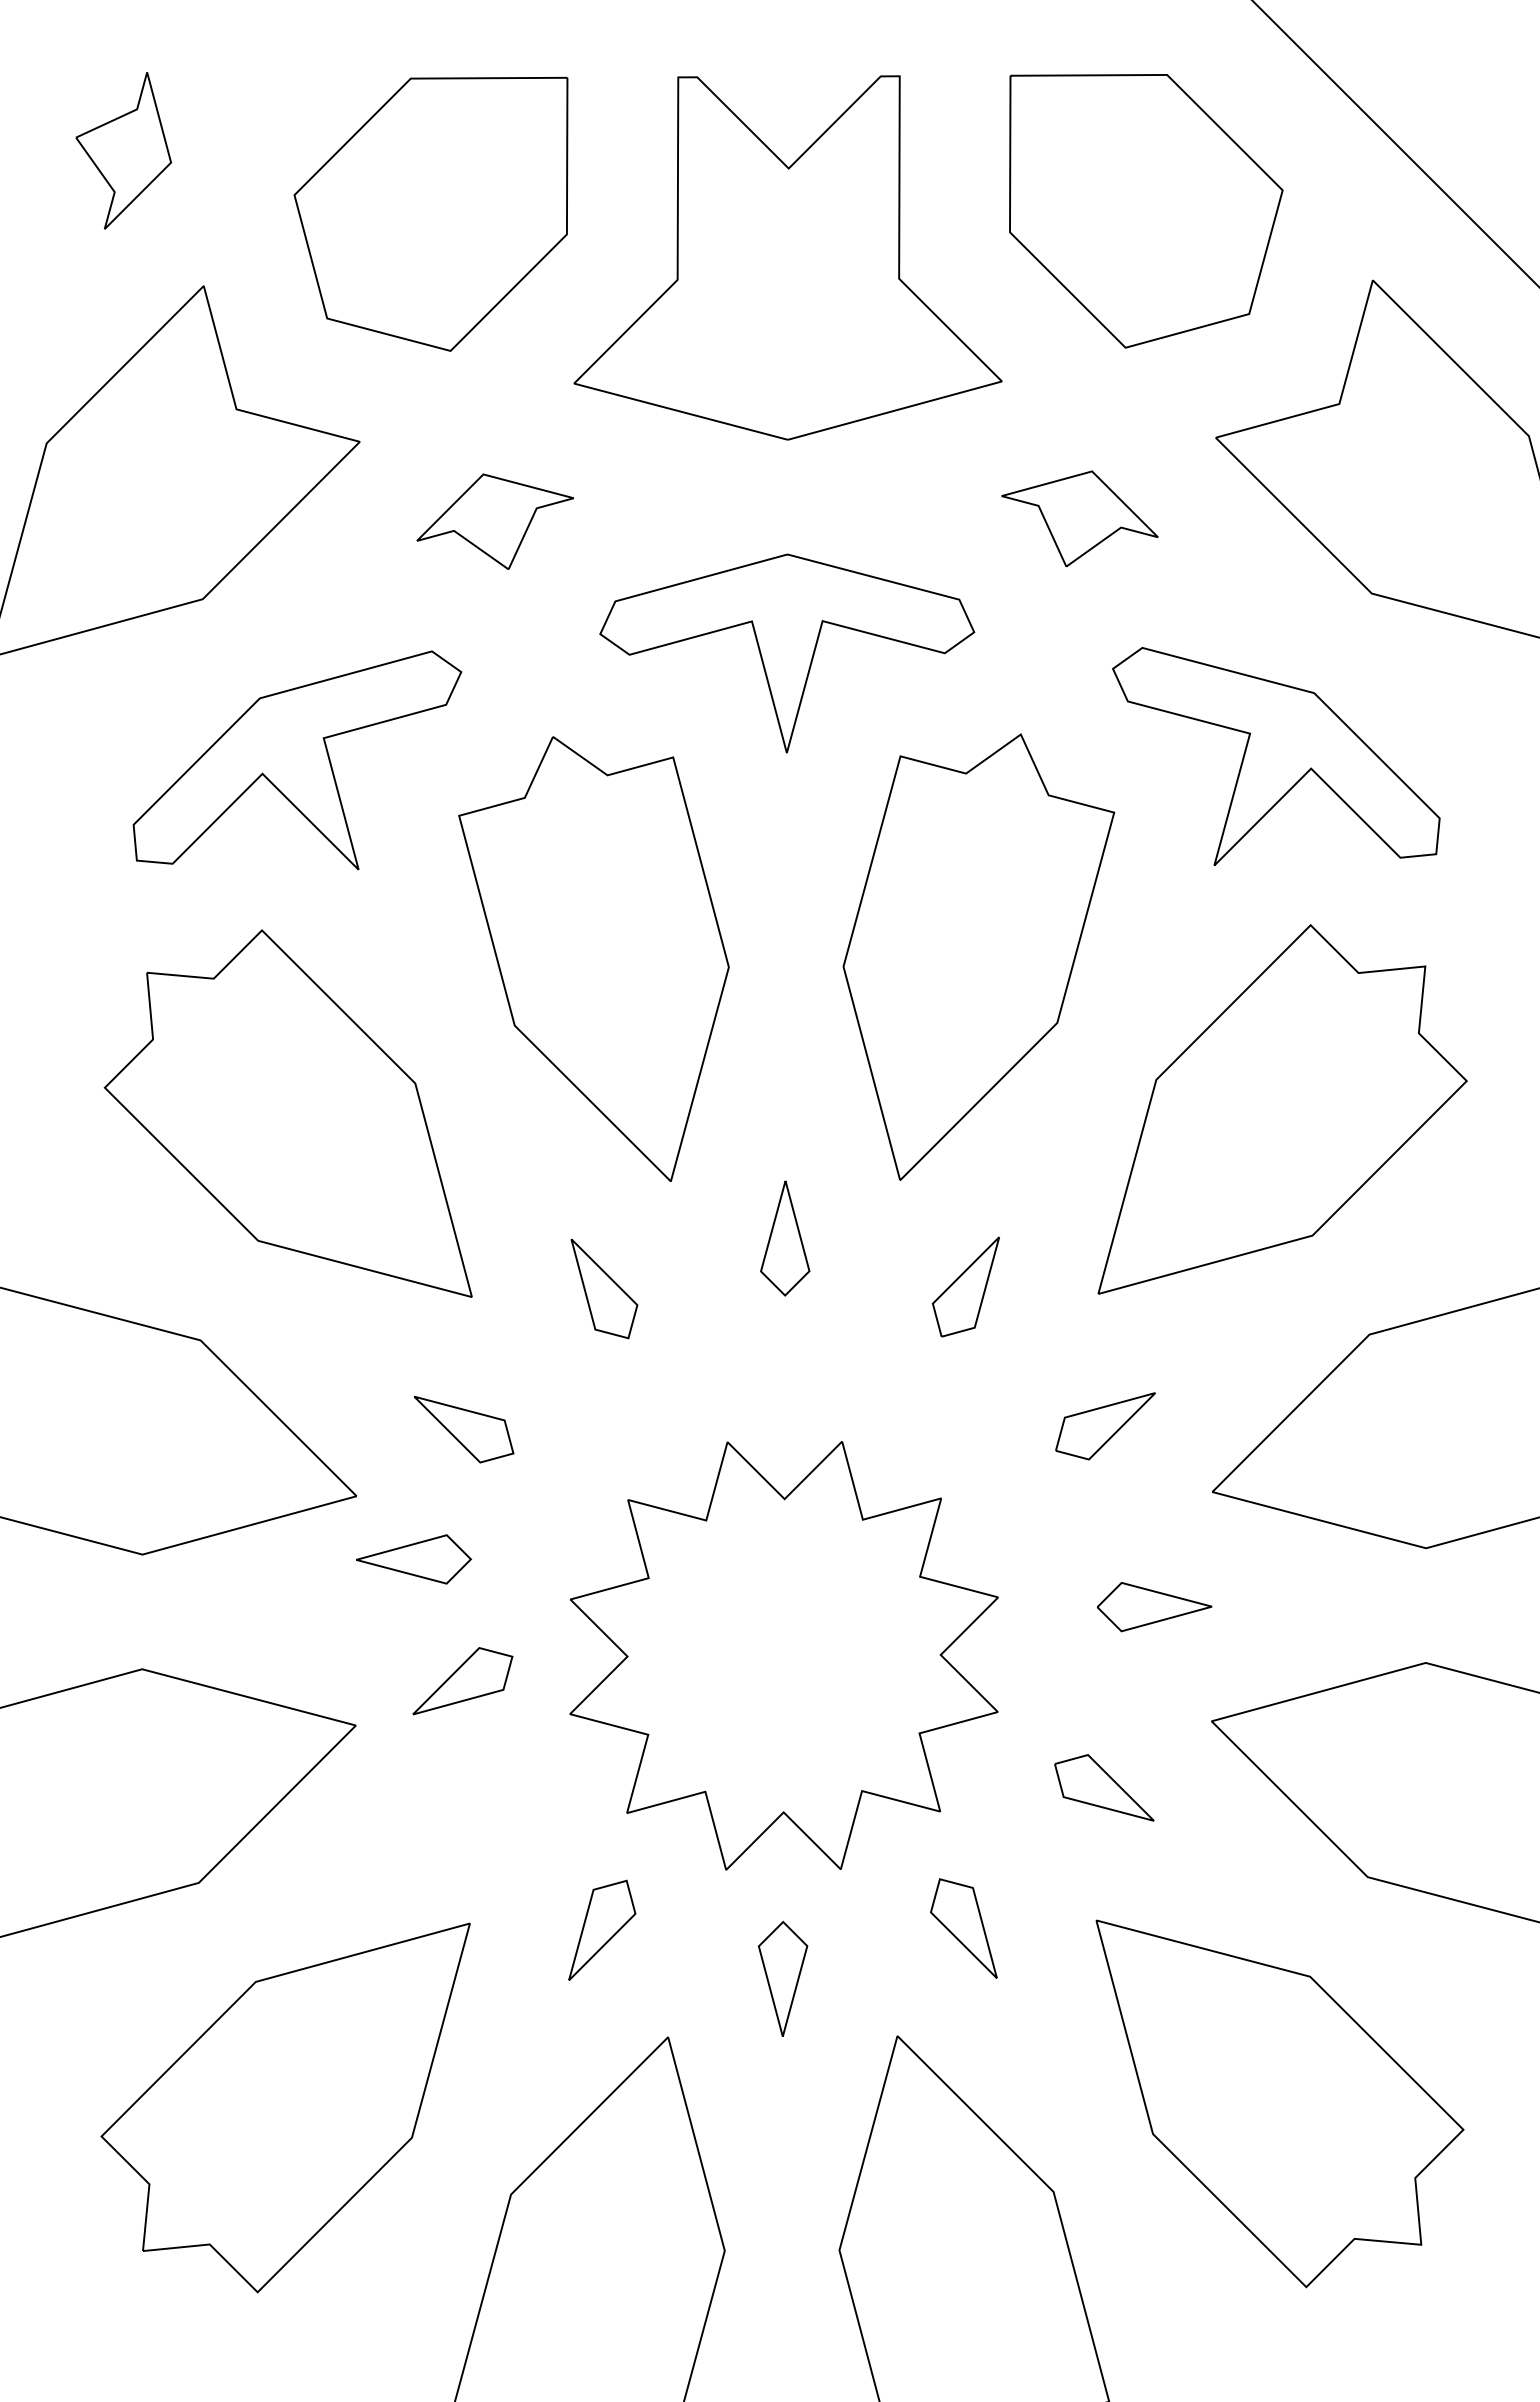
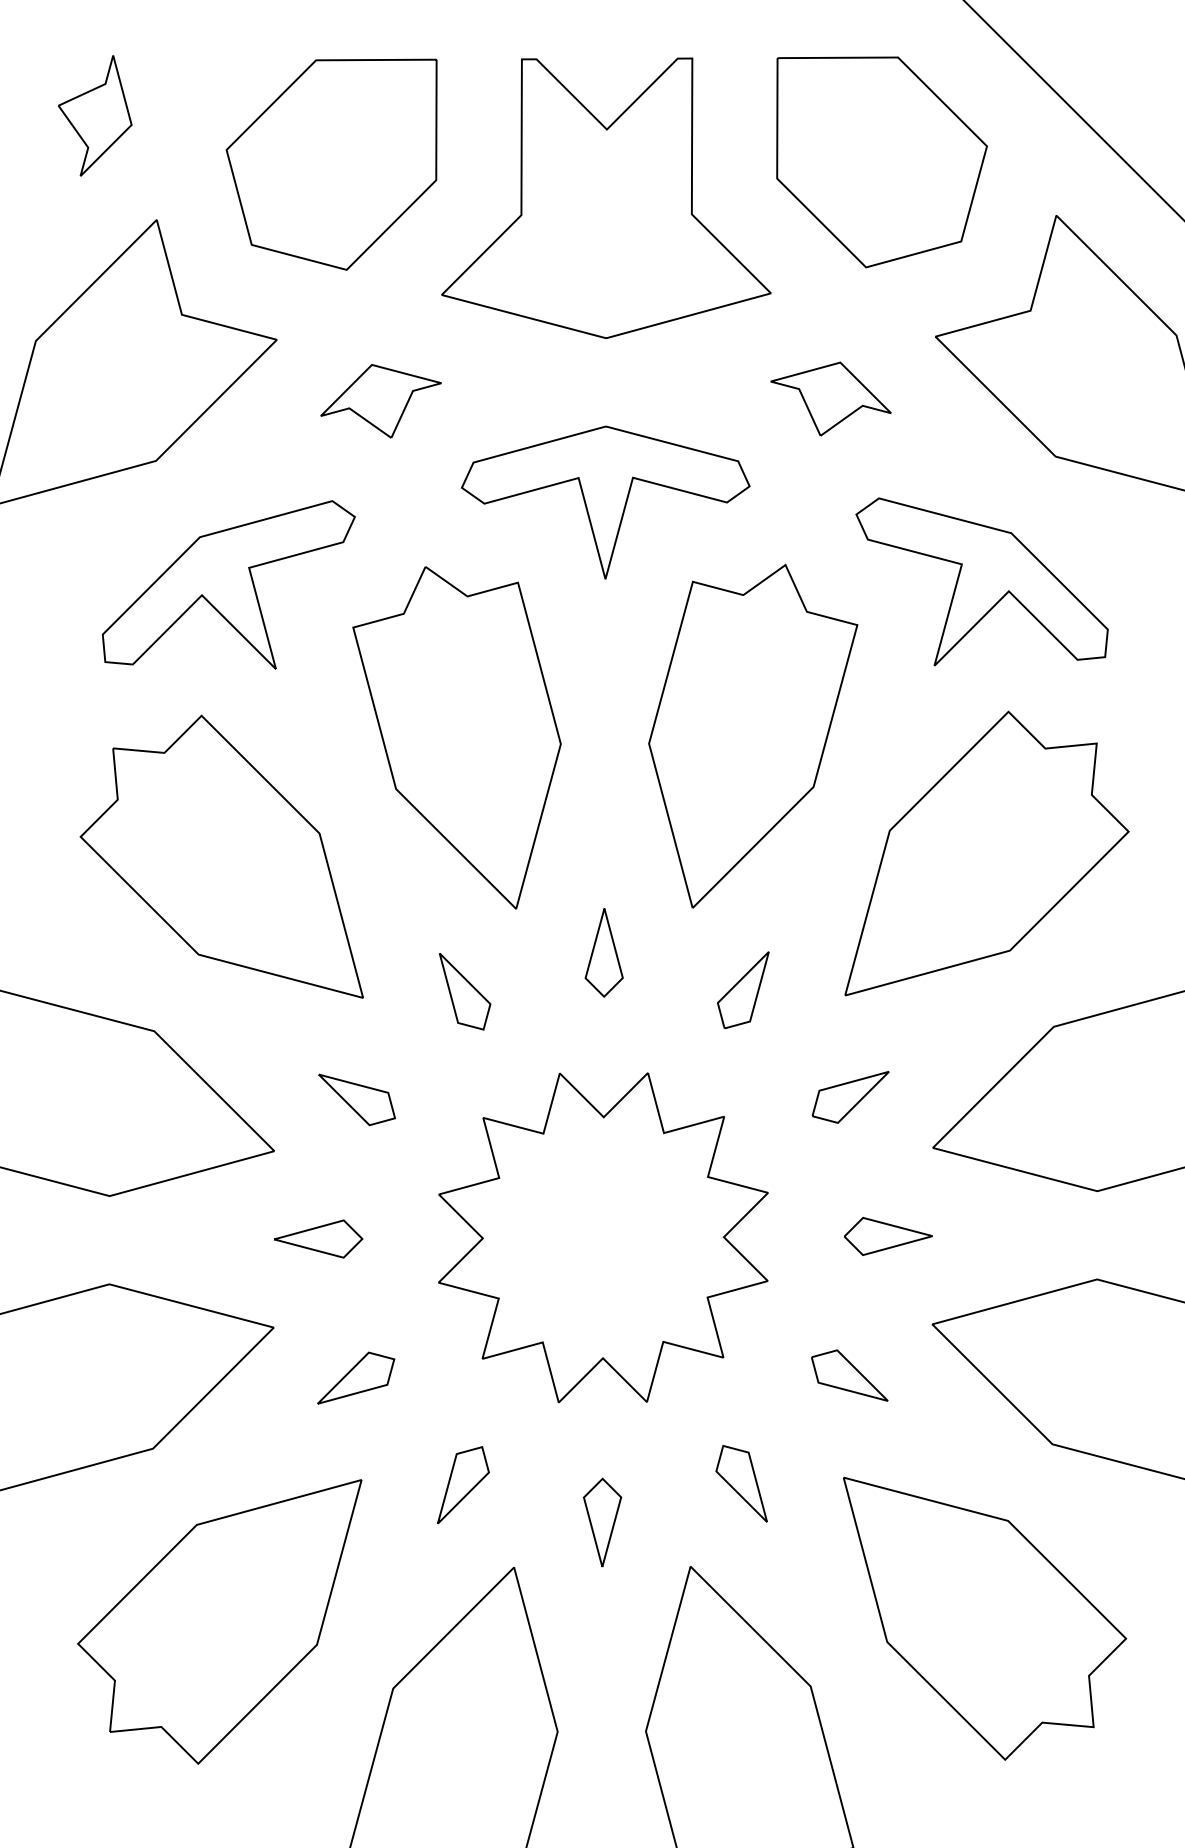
part: (413, 1559) -> (318, 1239), moved
part: (783, 1655) -> (602, 1237), moved
part: (462, 1681) -> (355, 1378), moved

